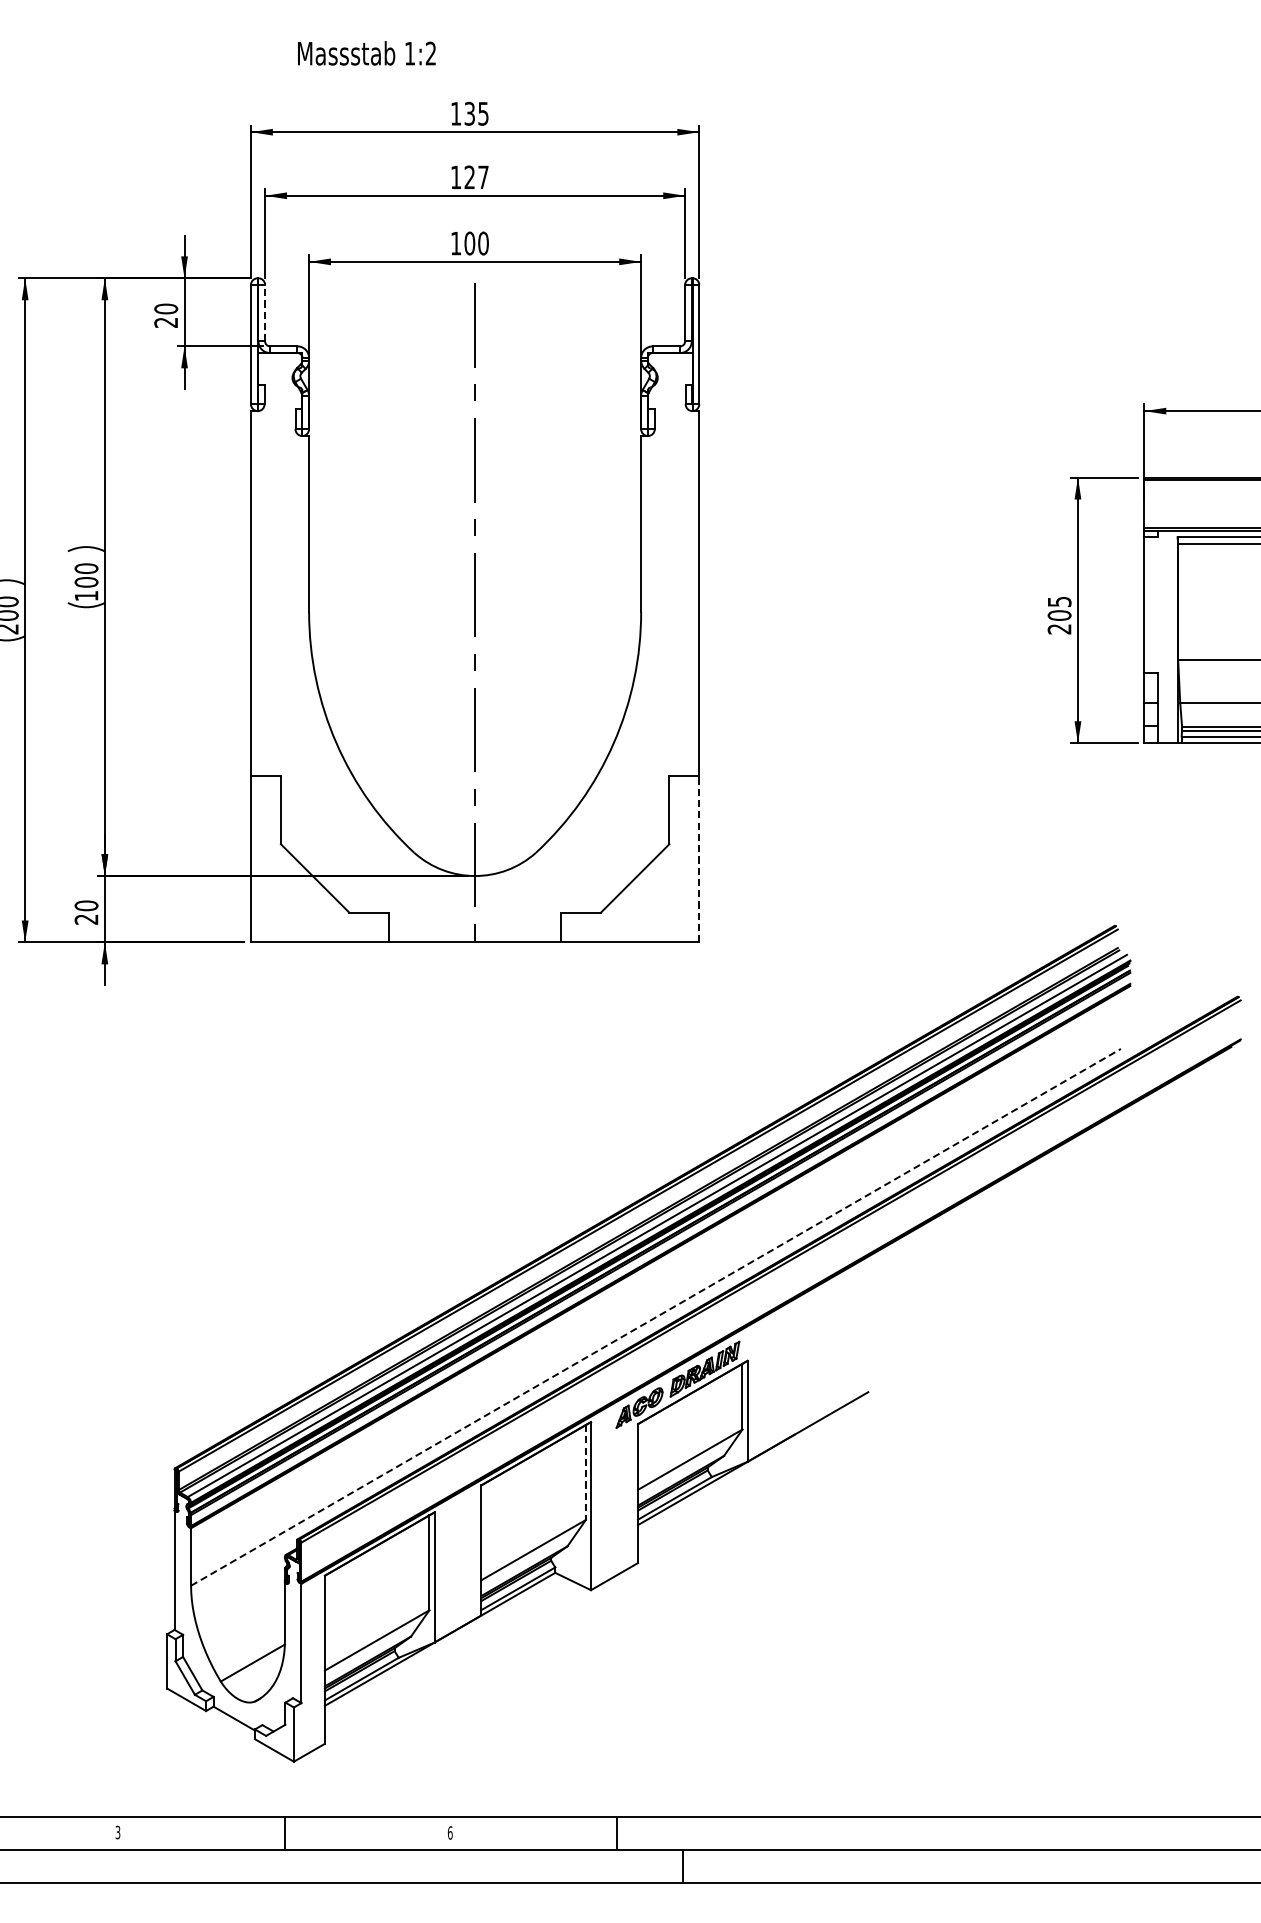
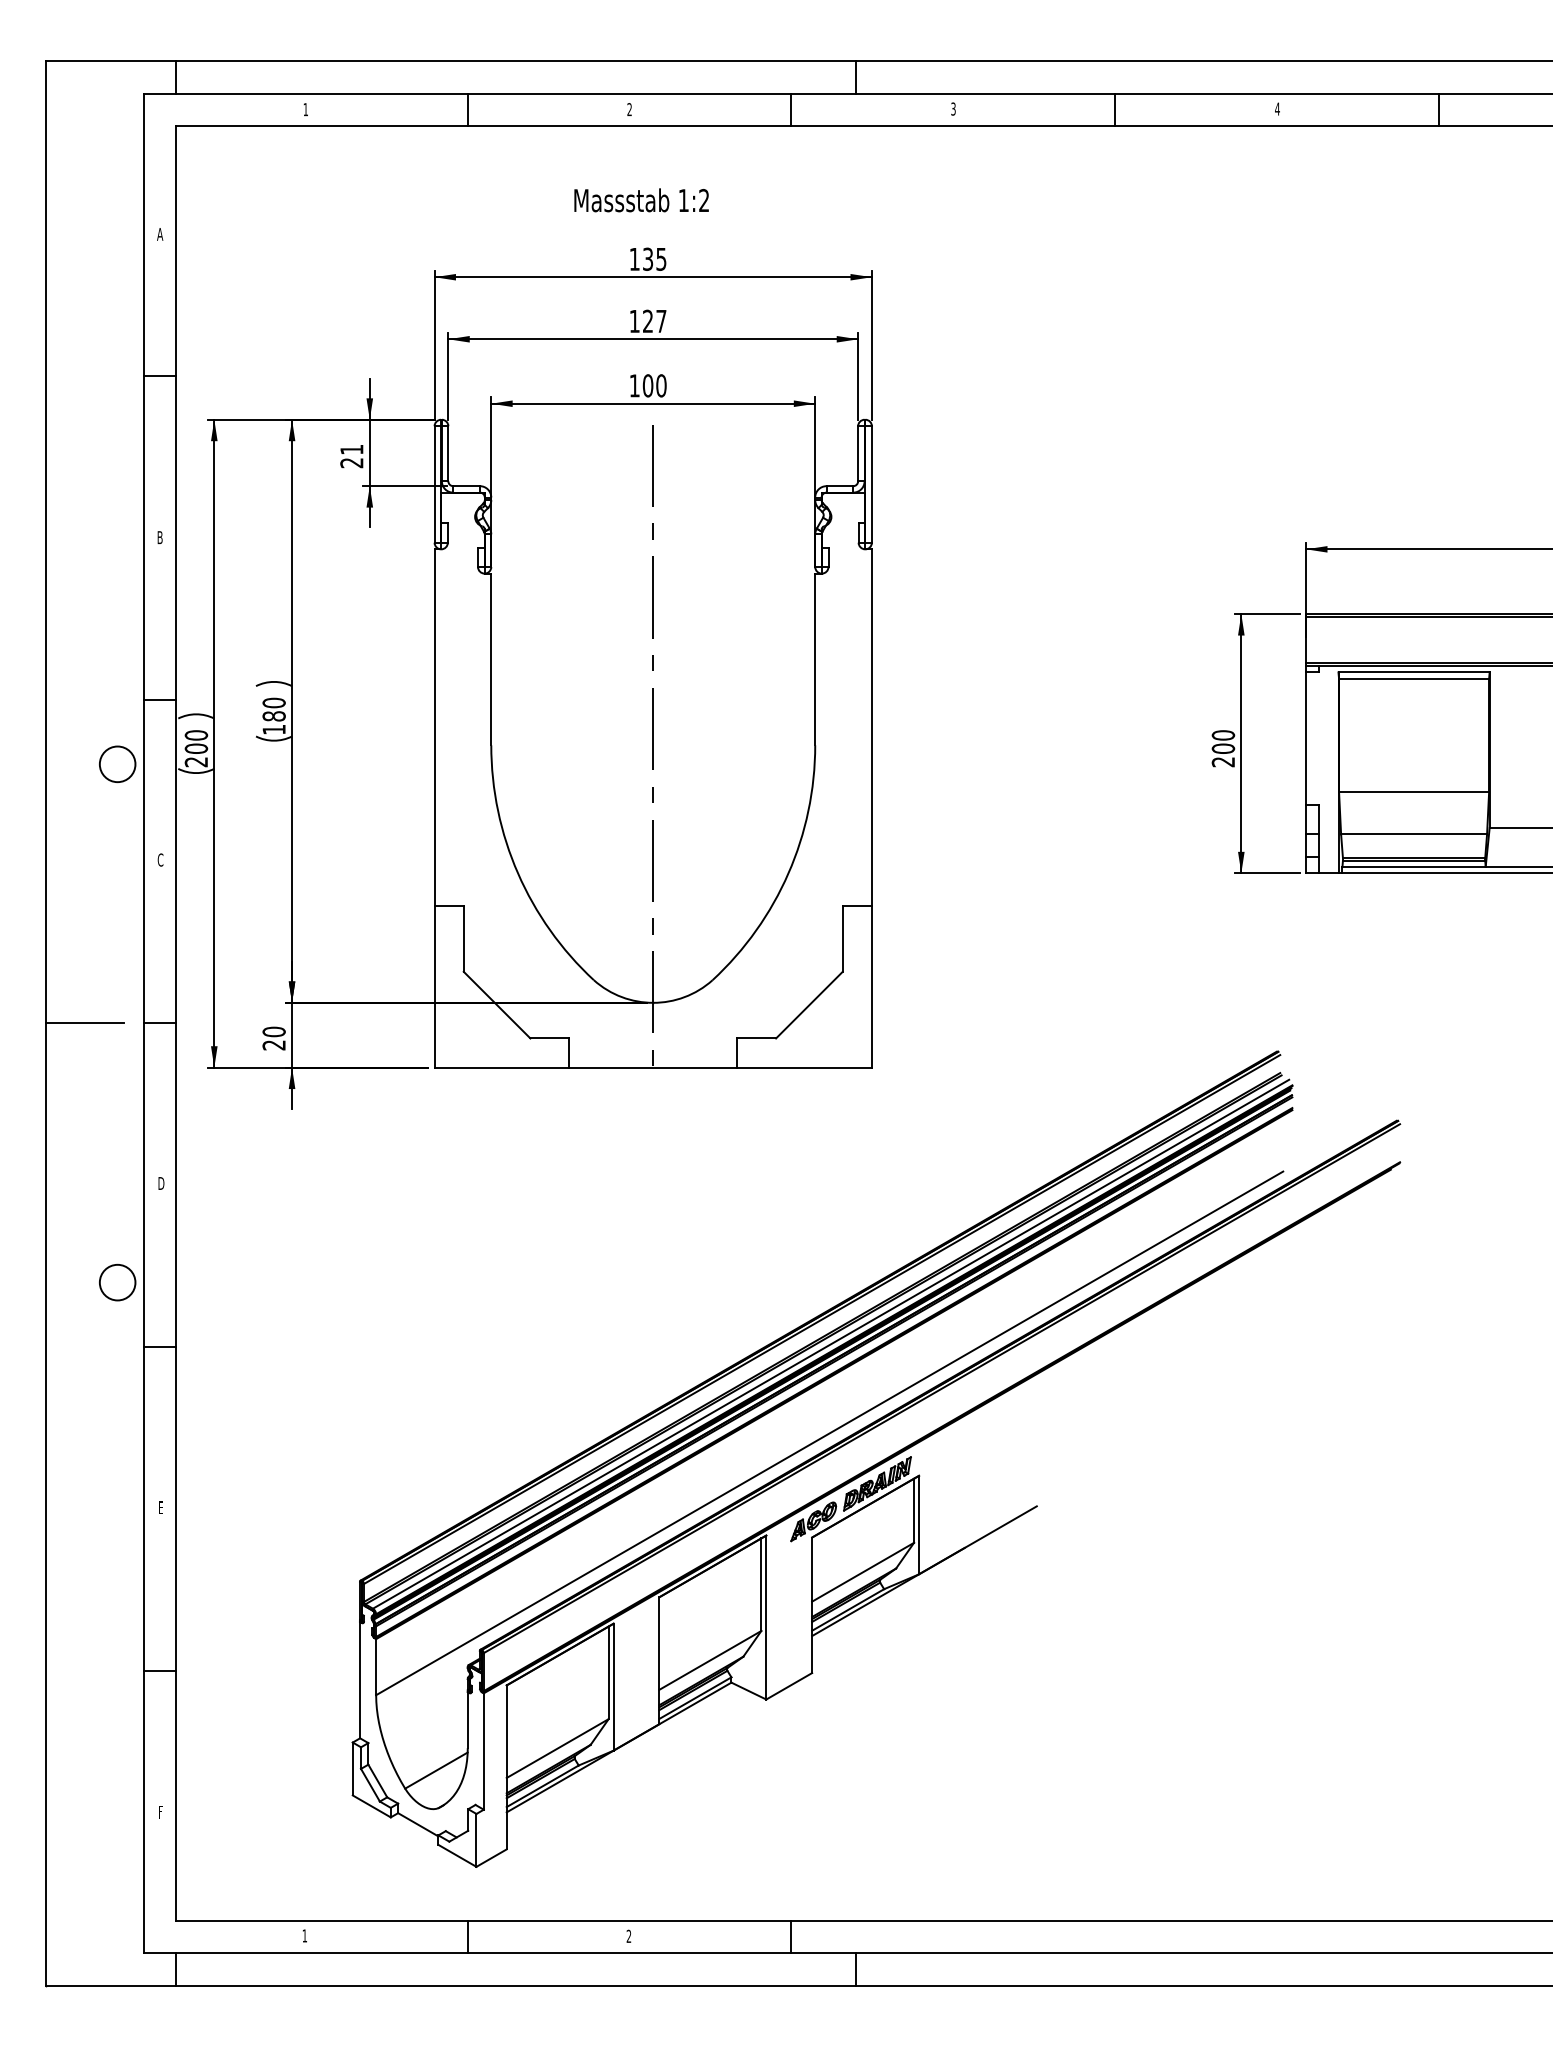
text: (366, 53) -> (641, 200), moved
text: (165, 308) -> (351, 449), 20 -> 21
line: (265, 312) -> (448, 453), dashed -> solid
text: (86, 582) -> (274, 716), 100 -> 180
text: (1059, 601) -> (1223, 735), 205 -> 200
line: (698, 859) -> (871, 986), dashed -> solid
line: (655, 1317) -> (829, 1433), dashed -> solid
line: (586, 1473) -> (761, 1585), dashed -> solid
text: (117, 1832) -> (304, 1935), 3 -> 1
text: (449, 1832) -> (628, 1935), 6 -> 2

